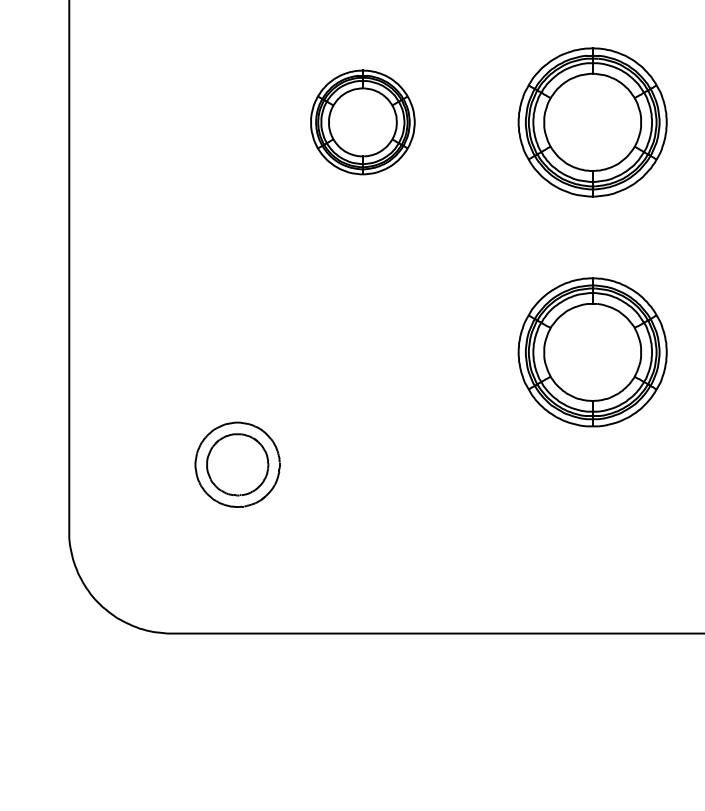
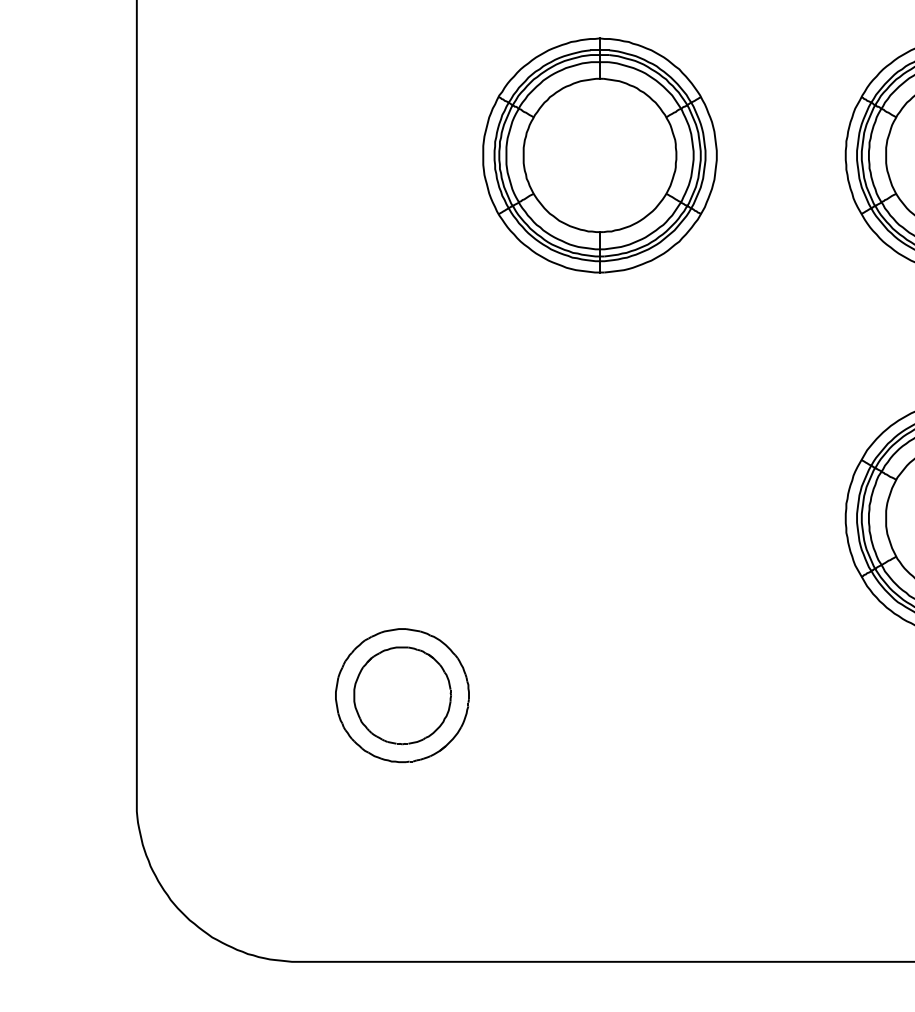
part: (362, 122) -> (599, 155), size x1.43

